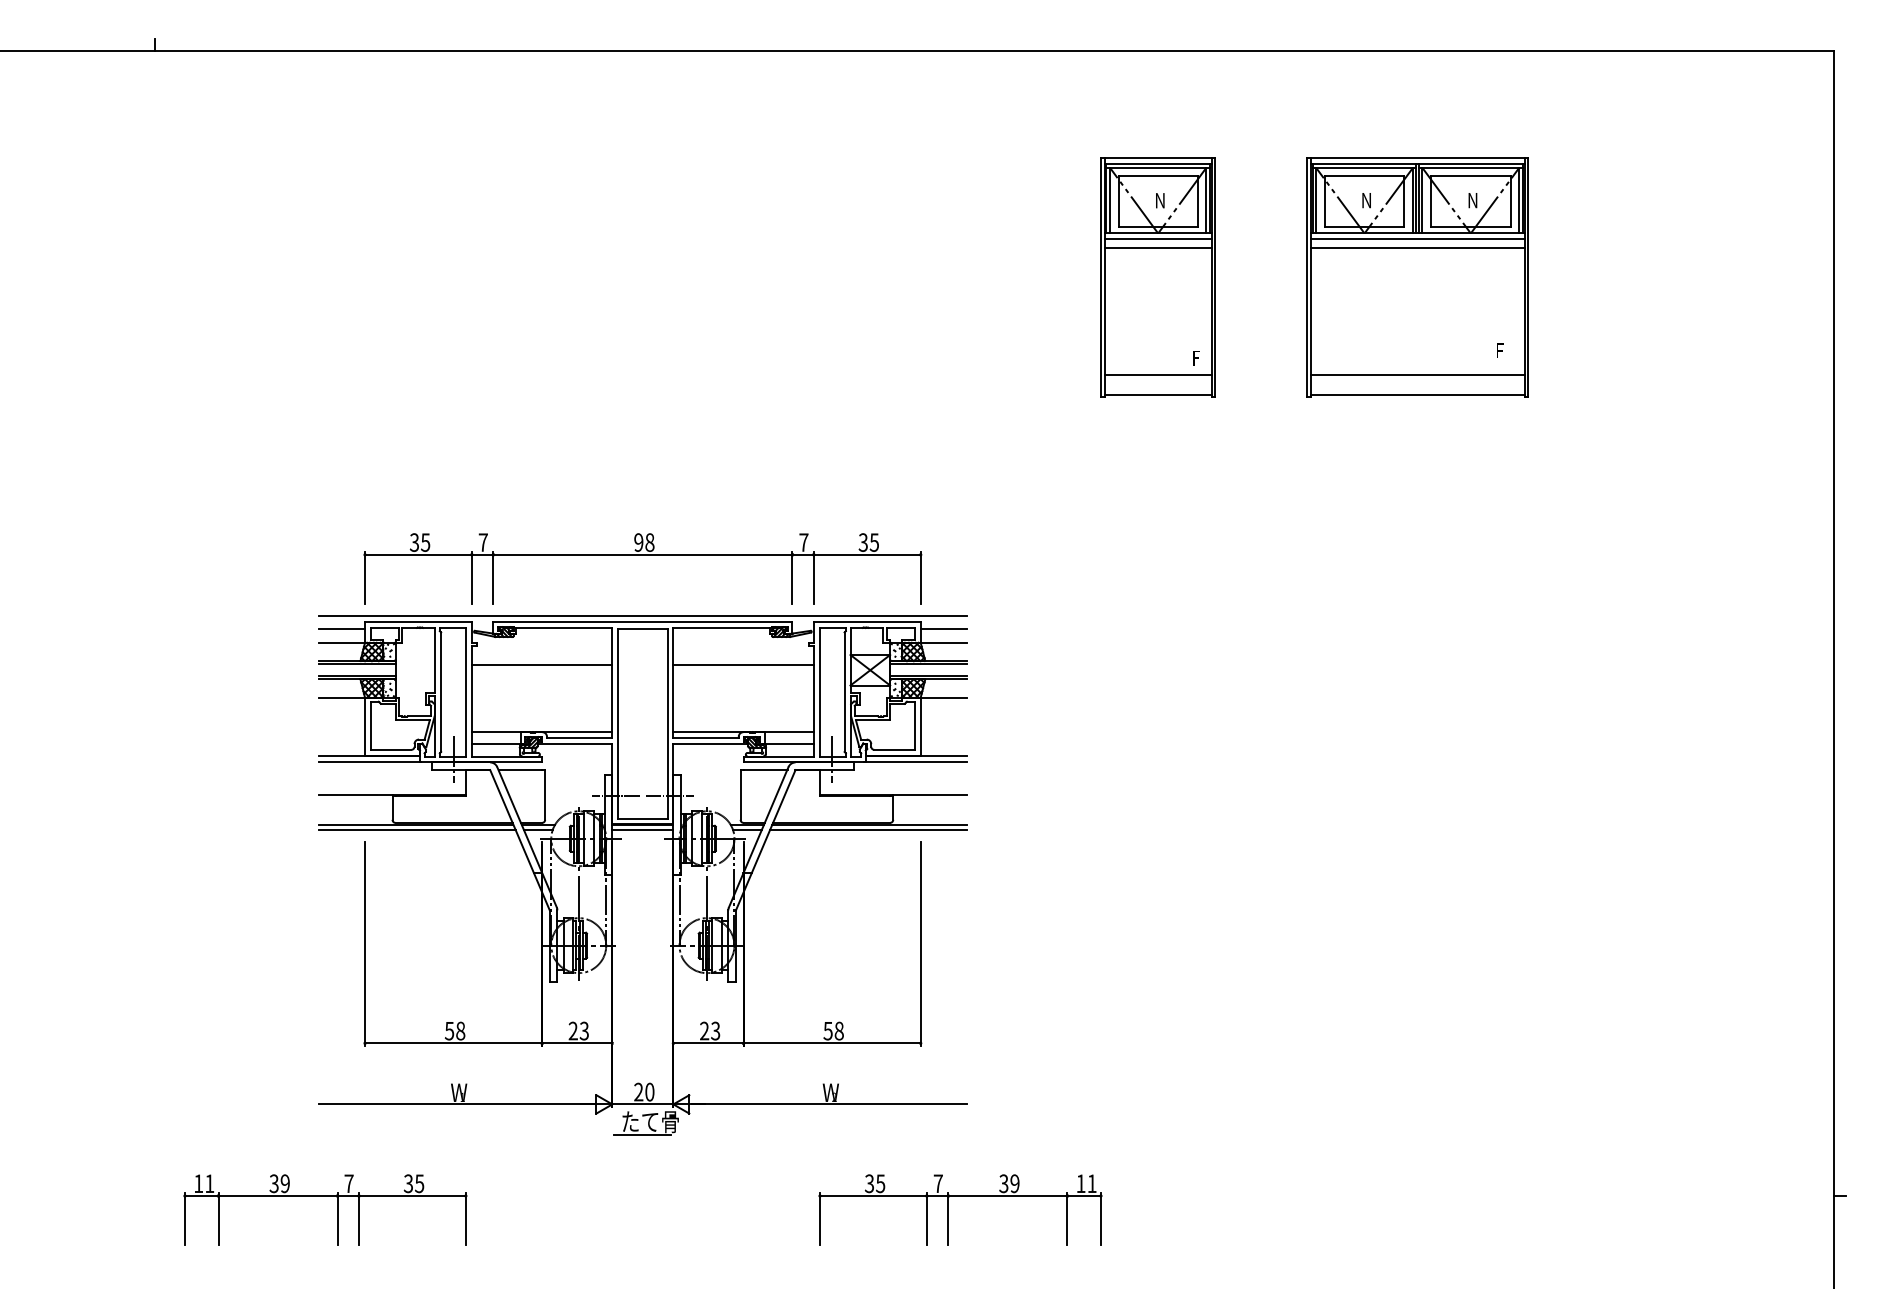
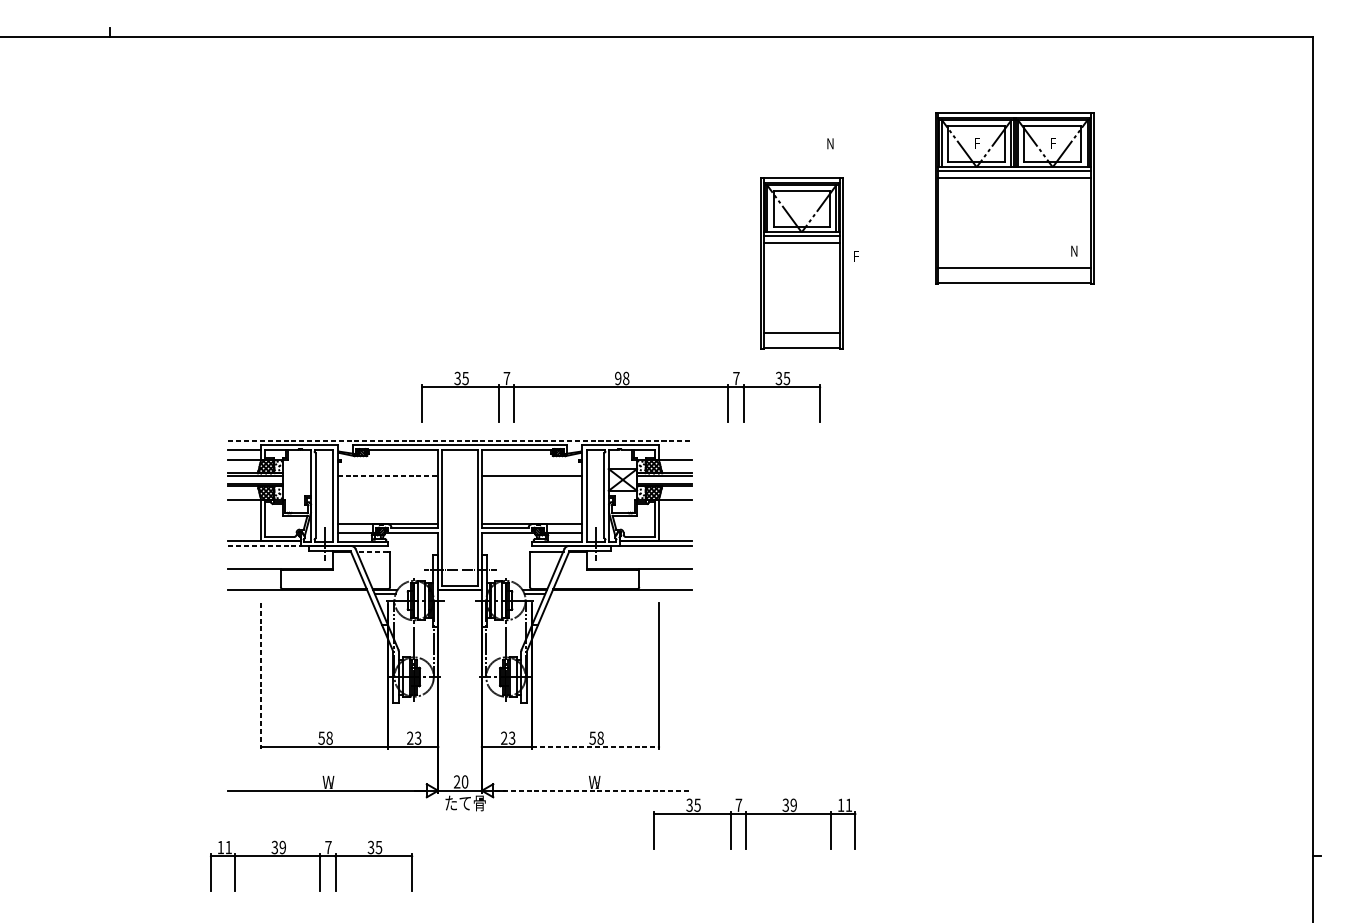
text: (1366, 200) -> (978, 143), N -> F
text: (1472, 200) -> (1053, 143), N -> F
part: (1157, 277) -> (801, 263), moved
text: (1500, 350) -> (1074, 251), F -> N
part: (642, 555) -> (620, 387), moved
line: (642, 615) -> (459, 440), solid -> dashed
line: (943, 628) -> (675, 450), removed
line: (542, 665) -> (388, 476), solid -> dashed
line: (370, 762) -> (265, 545), solid -> dashed
line: (520, 770) -> (372, 551), solid -> dashed
line: (417, 829) -> (298, 593), removed
line: (642, 829) -> (459, 593), removed
line: (868, 829) -> (621, 593), removed
line: (365, 944) -> (261, 676), solid -> dashed
line: (832, 1043) -> (595, 747), solid -> dashed
line: (829, 1104) -> (593, 790), solid -> dashed
line: (642, 1134) -> (459, 812), removed
part: (337, 1209) -> (320, 865), moved
part: (948, 1209) -> (746, 823), moved

